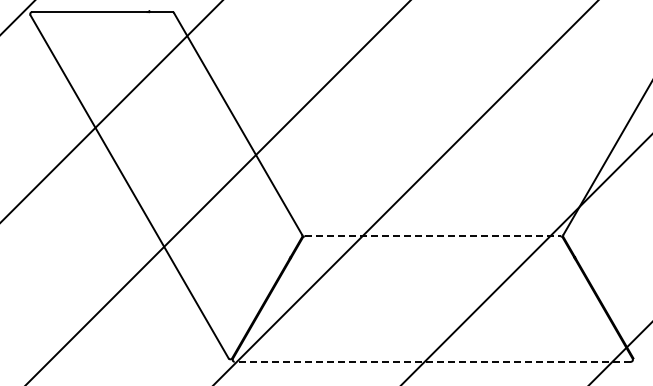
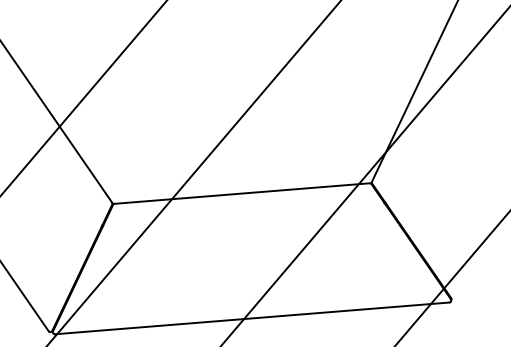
line: (432, 236) -> (241, 193), dashed -> solid
line: (432, 361) -> (251, 318), dashed -> solid

